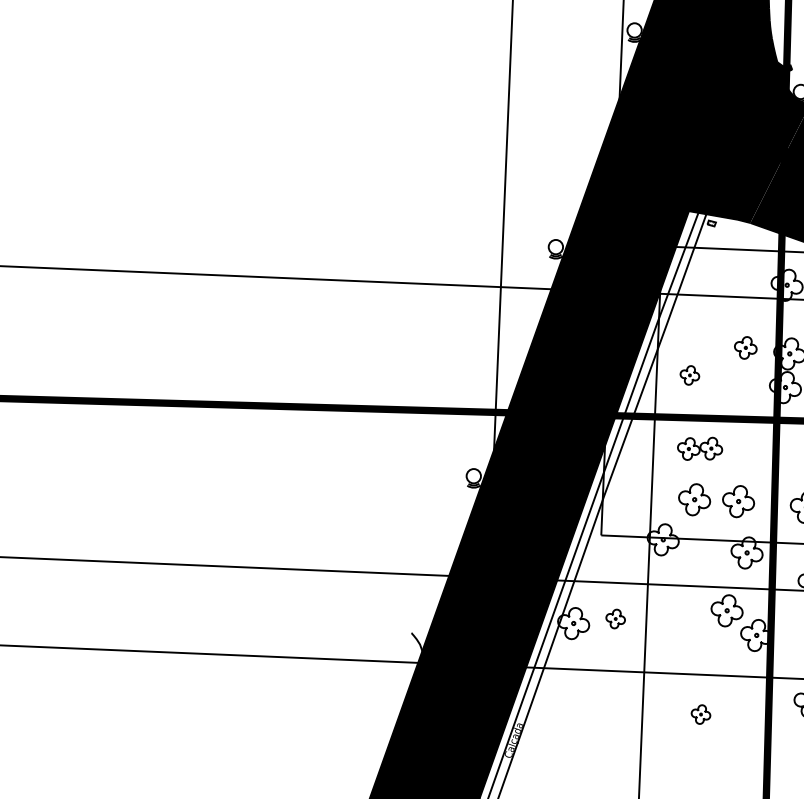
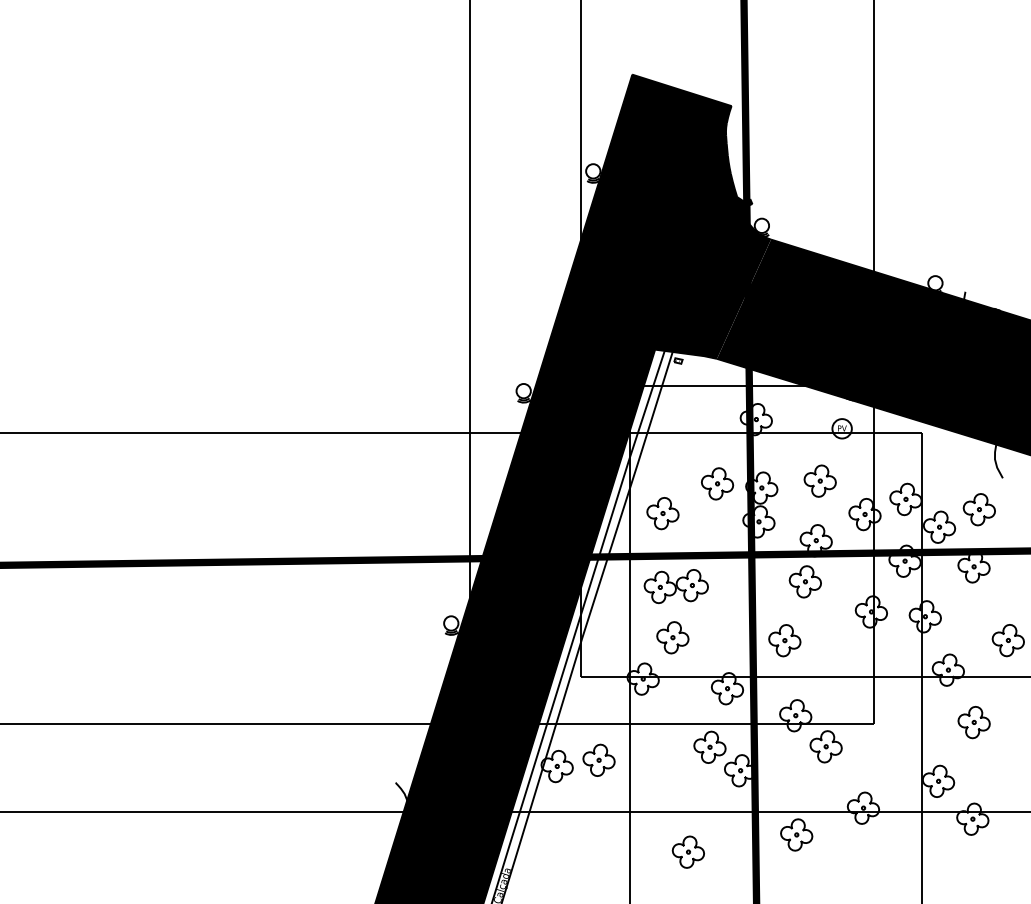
part: (745, 347) -> (717, 483), size x1.43
part: (689, 375) -> (662, 513), size x1.67
part: (699, 448) -> (675, 586), size x1.43
part: (738, 501) -> (716, 637), removed
part: (615, 618) -> (598, 759), size x1.67
part: (700, 713) -> (687, 851), size x1.67

